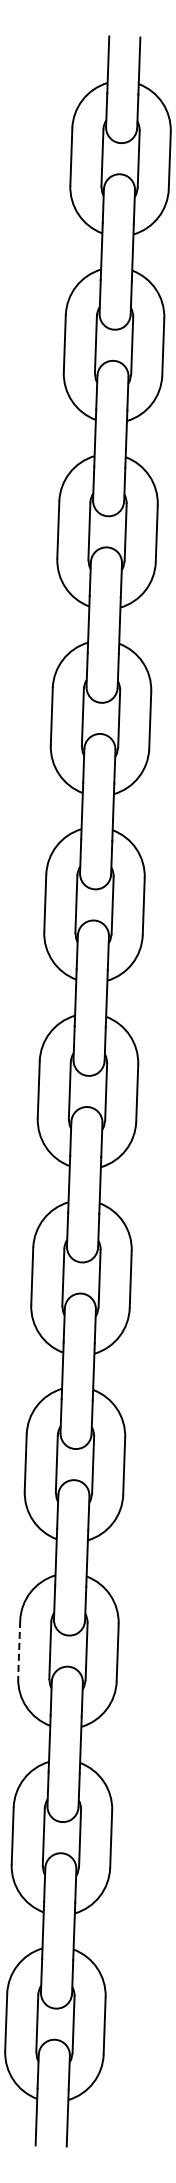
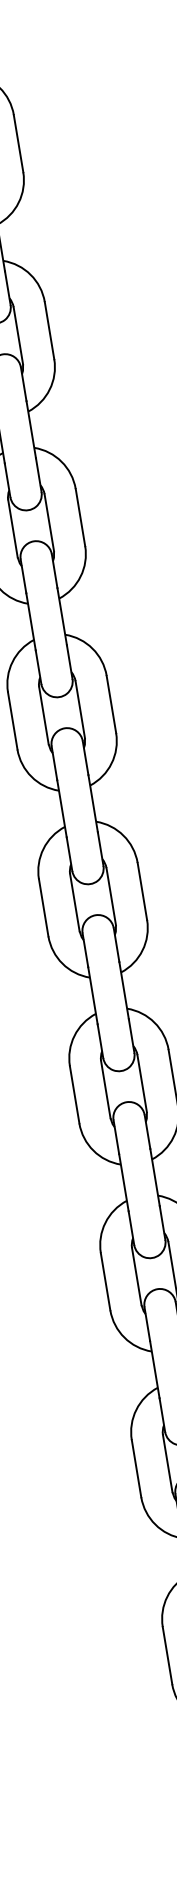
line: (19, 1649) -> (136, 1468), dashed -> solid

